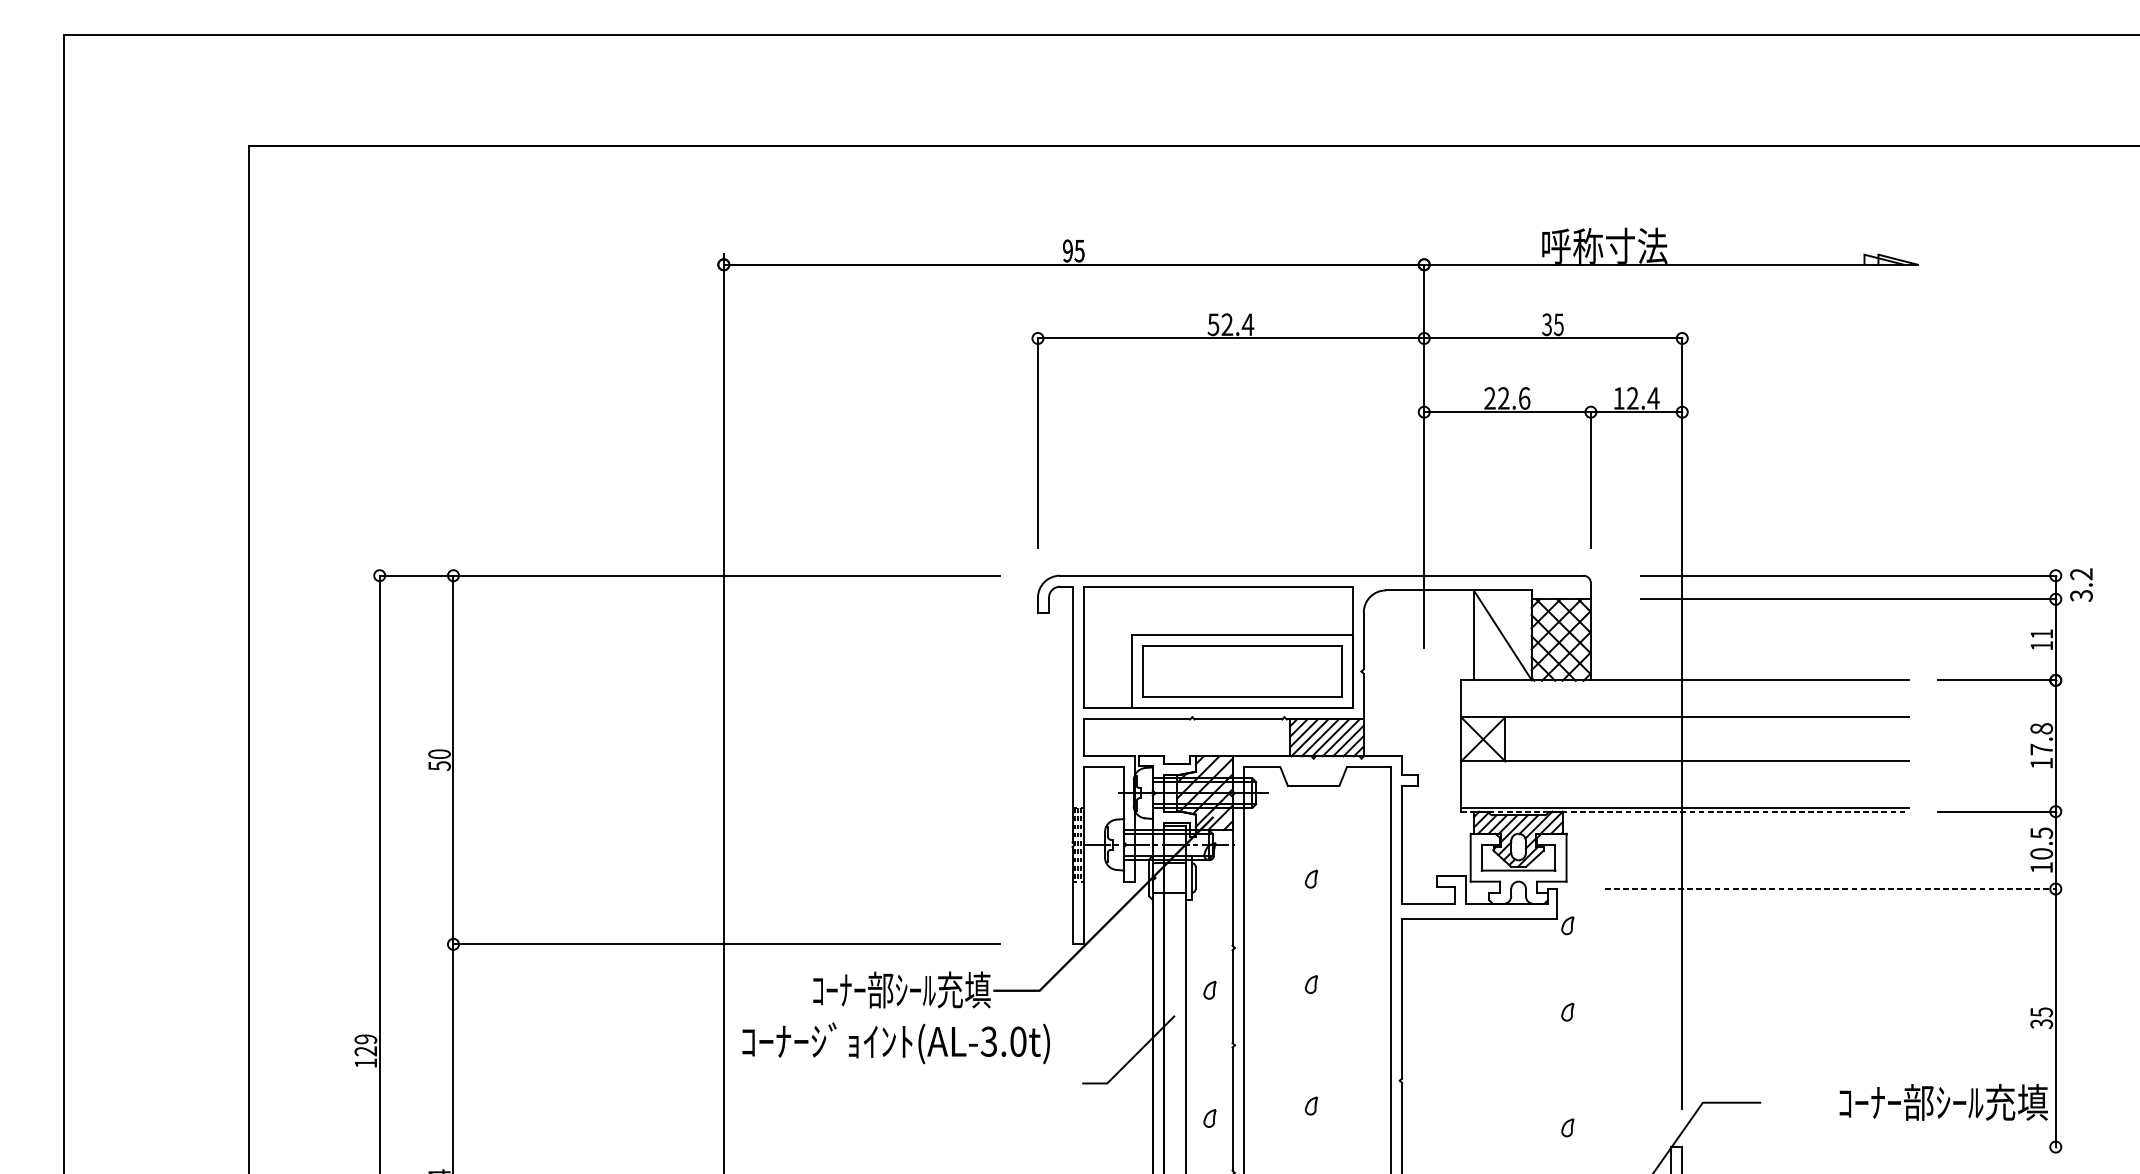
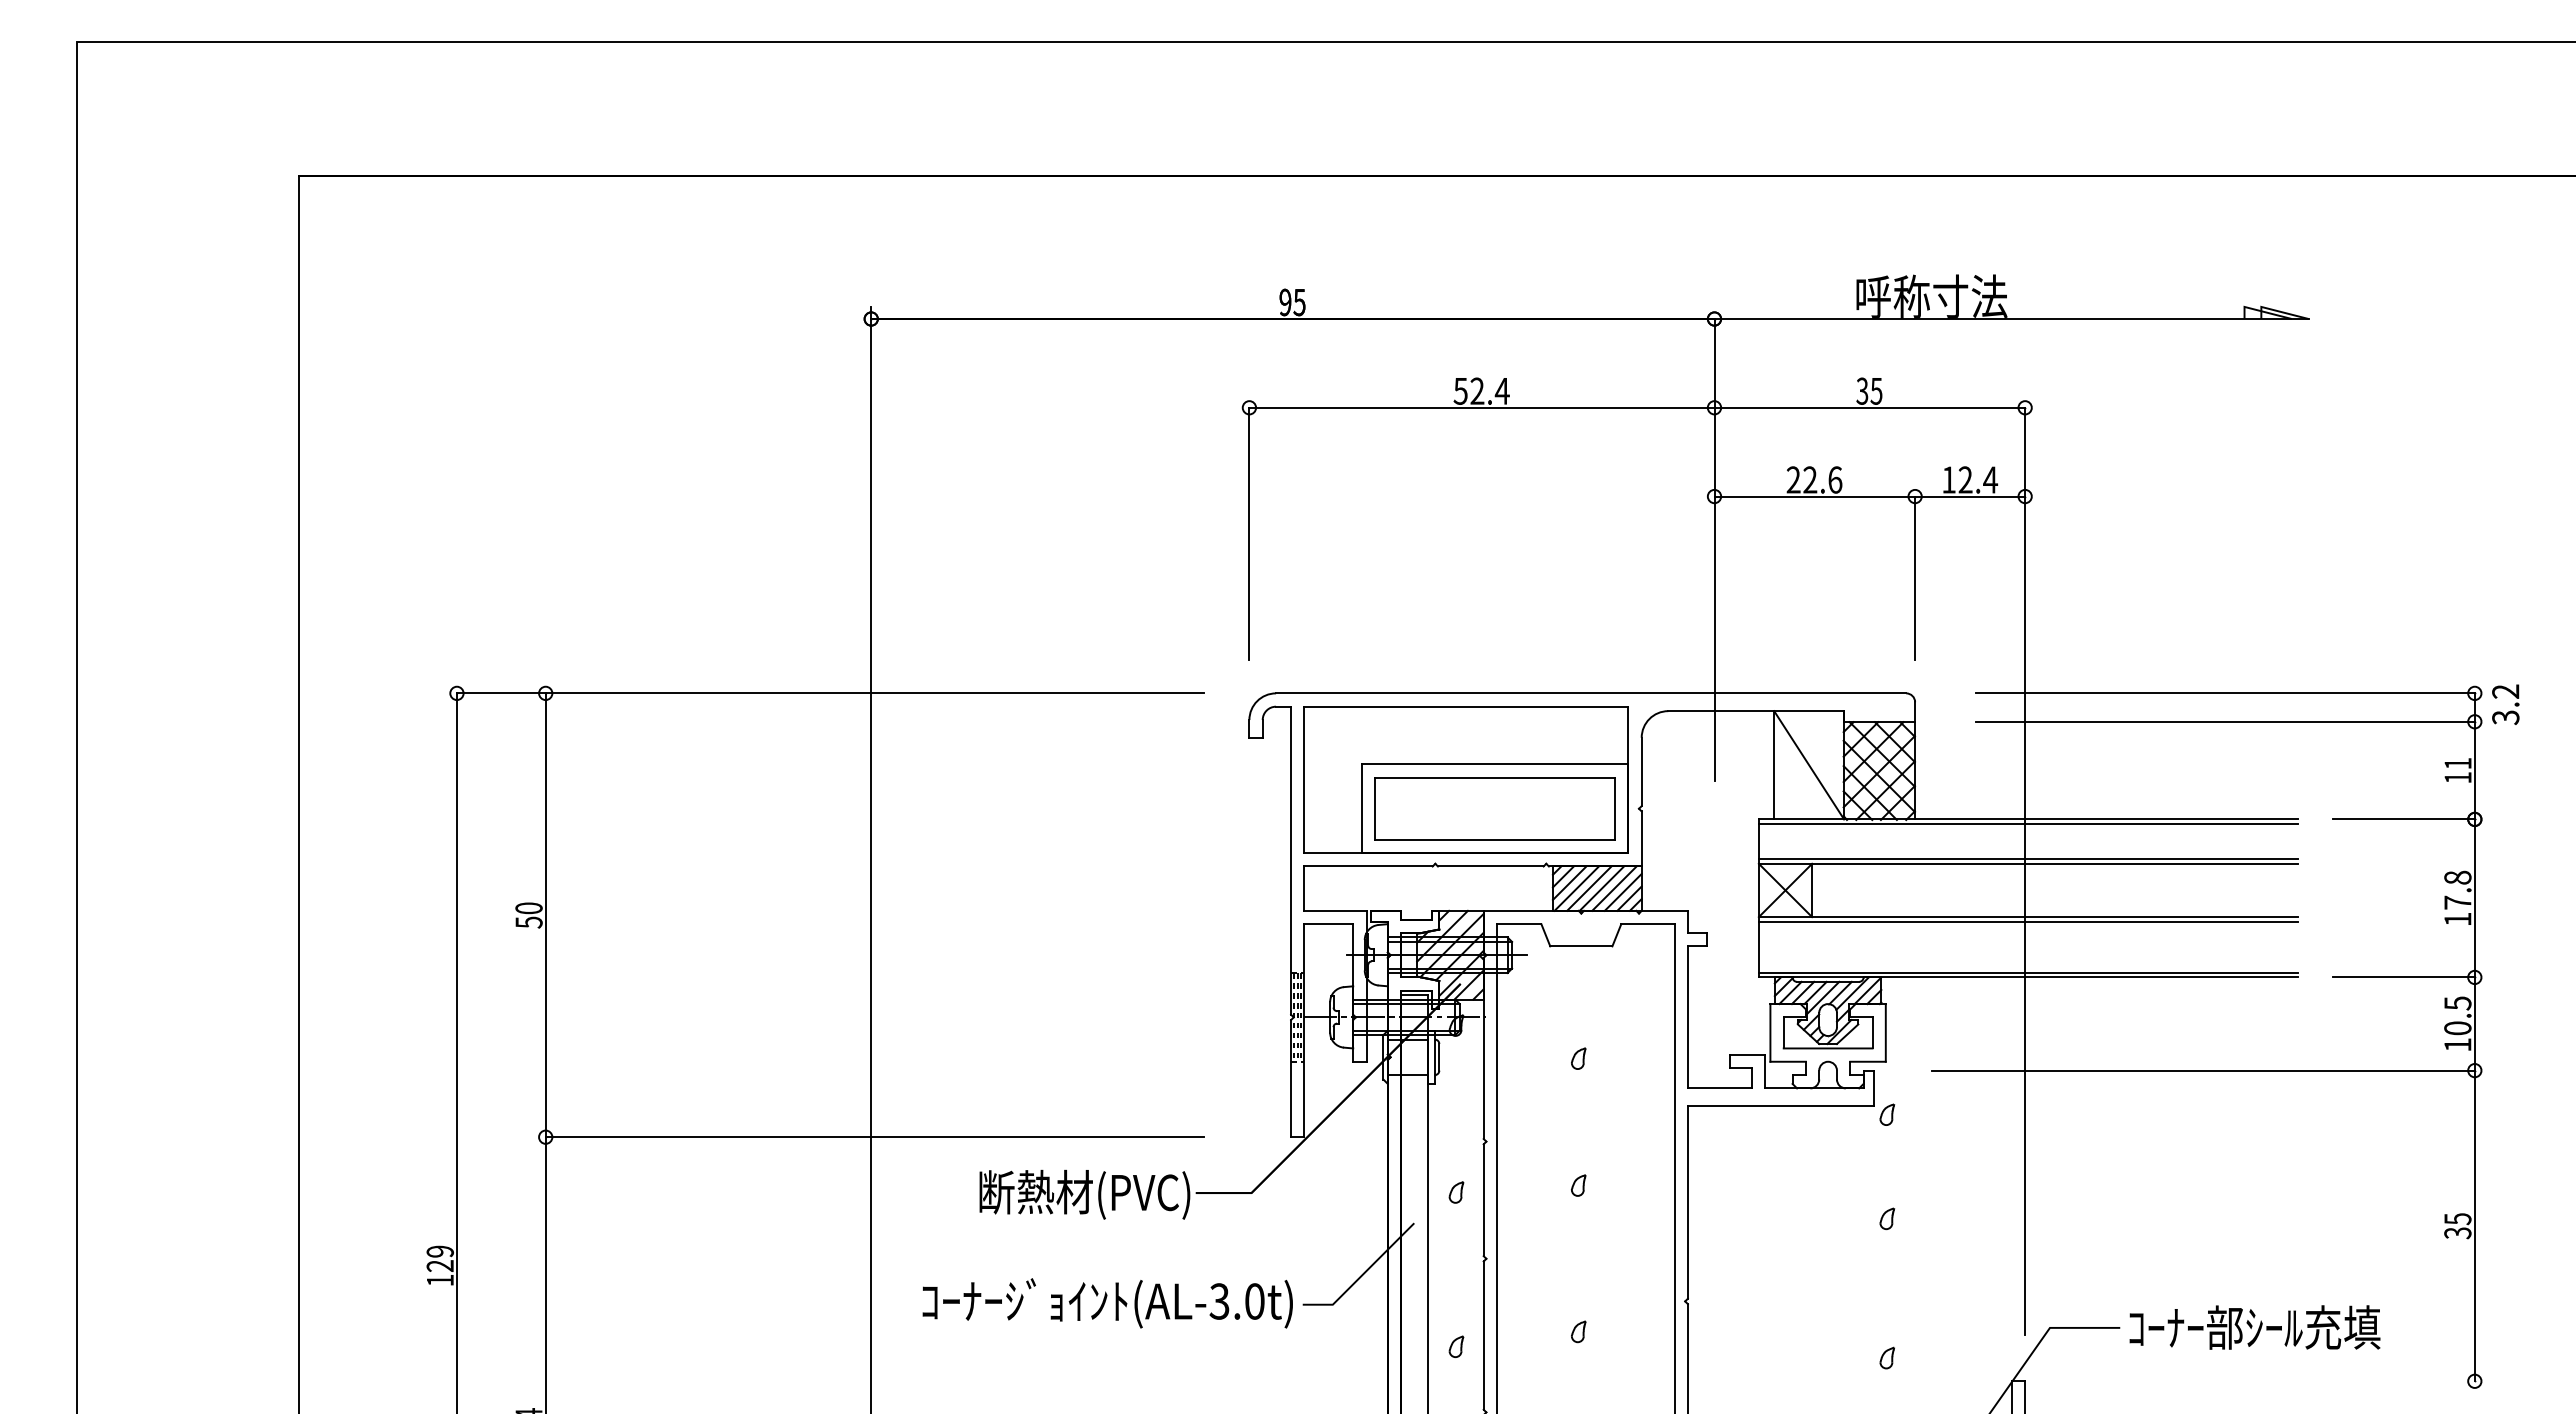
line: (1685, 683) -> (2028, 823), added
line: (1685, 713) -> (2028, 859), added
line: (1685, 765) -> (2028, 921), added
line: (1685, 811) -> (2028, 977), dashed -> solid
line: (1830, 888) -> (2203, 1070), dashed -> solid
text: (901, 991) -> (1085, 1194), ｺｰﾅｰ部ｼｰﾙ充填 -> 断熱材(PVC)
text: (895, 1043) -> (1107, 1303), moved
text: (1943, 1102) -> (2254, 1327), moved

